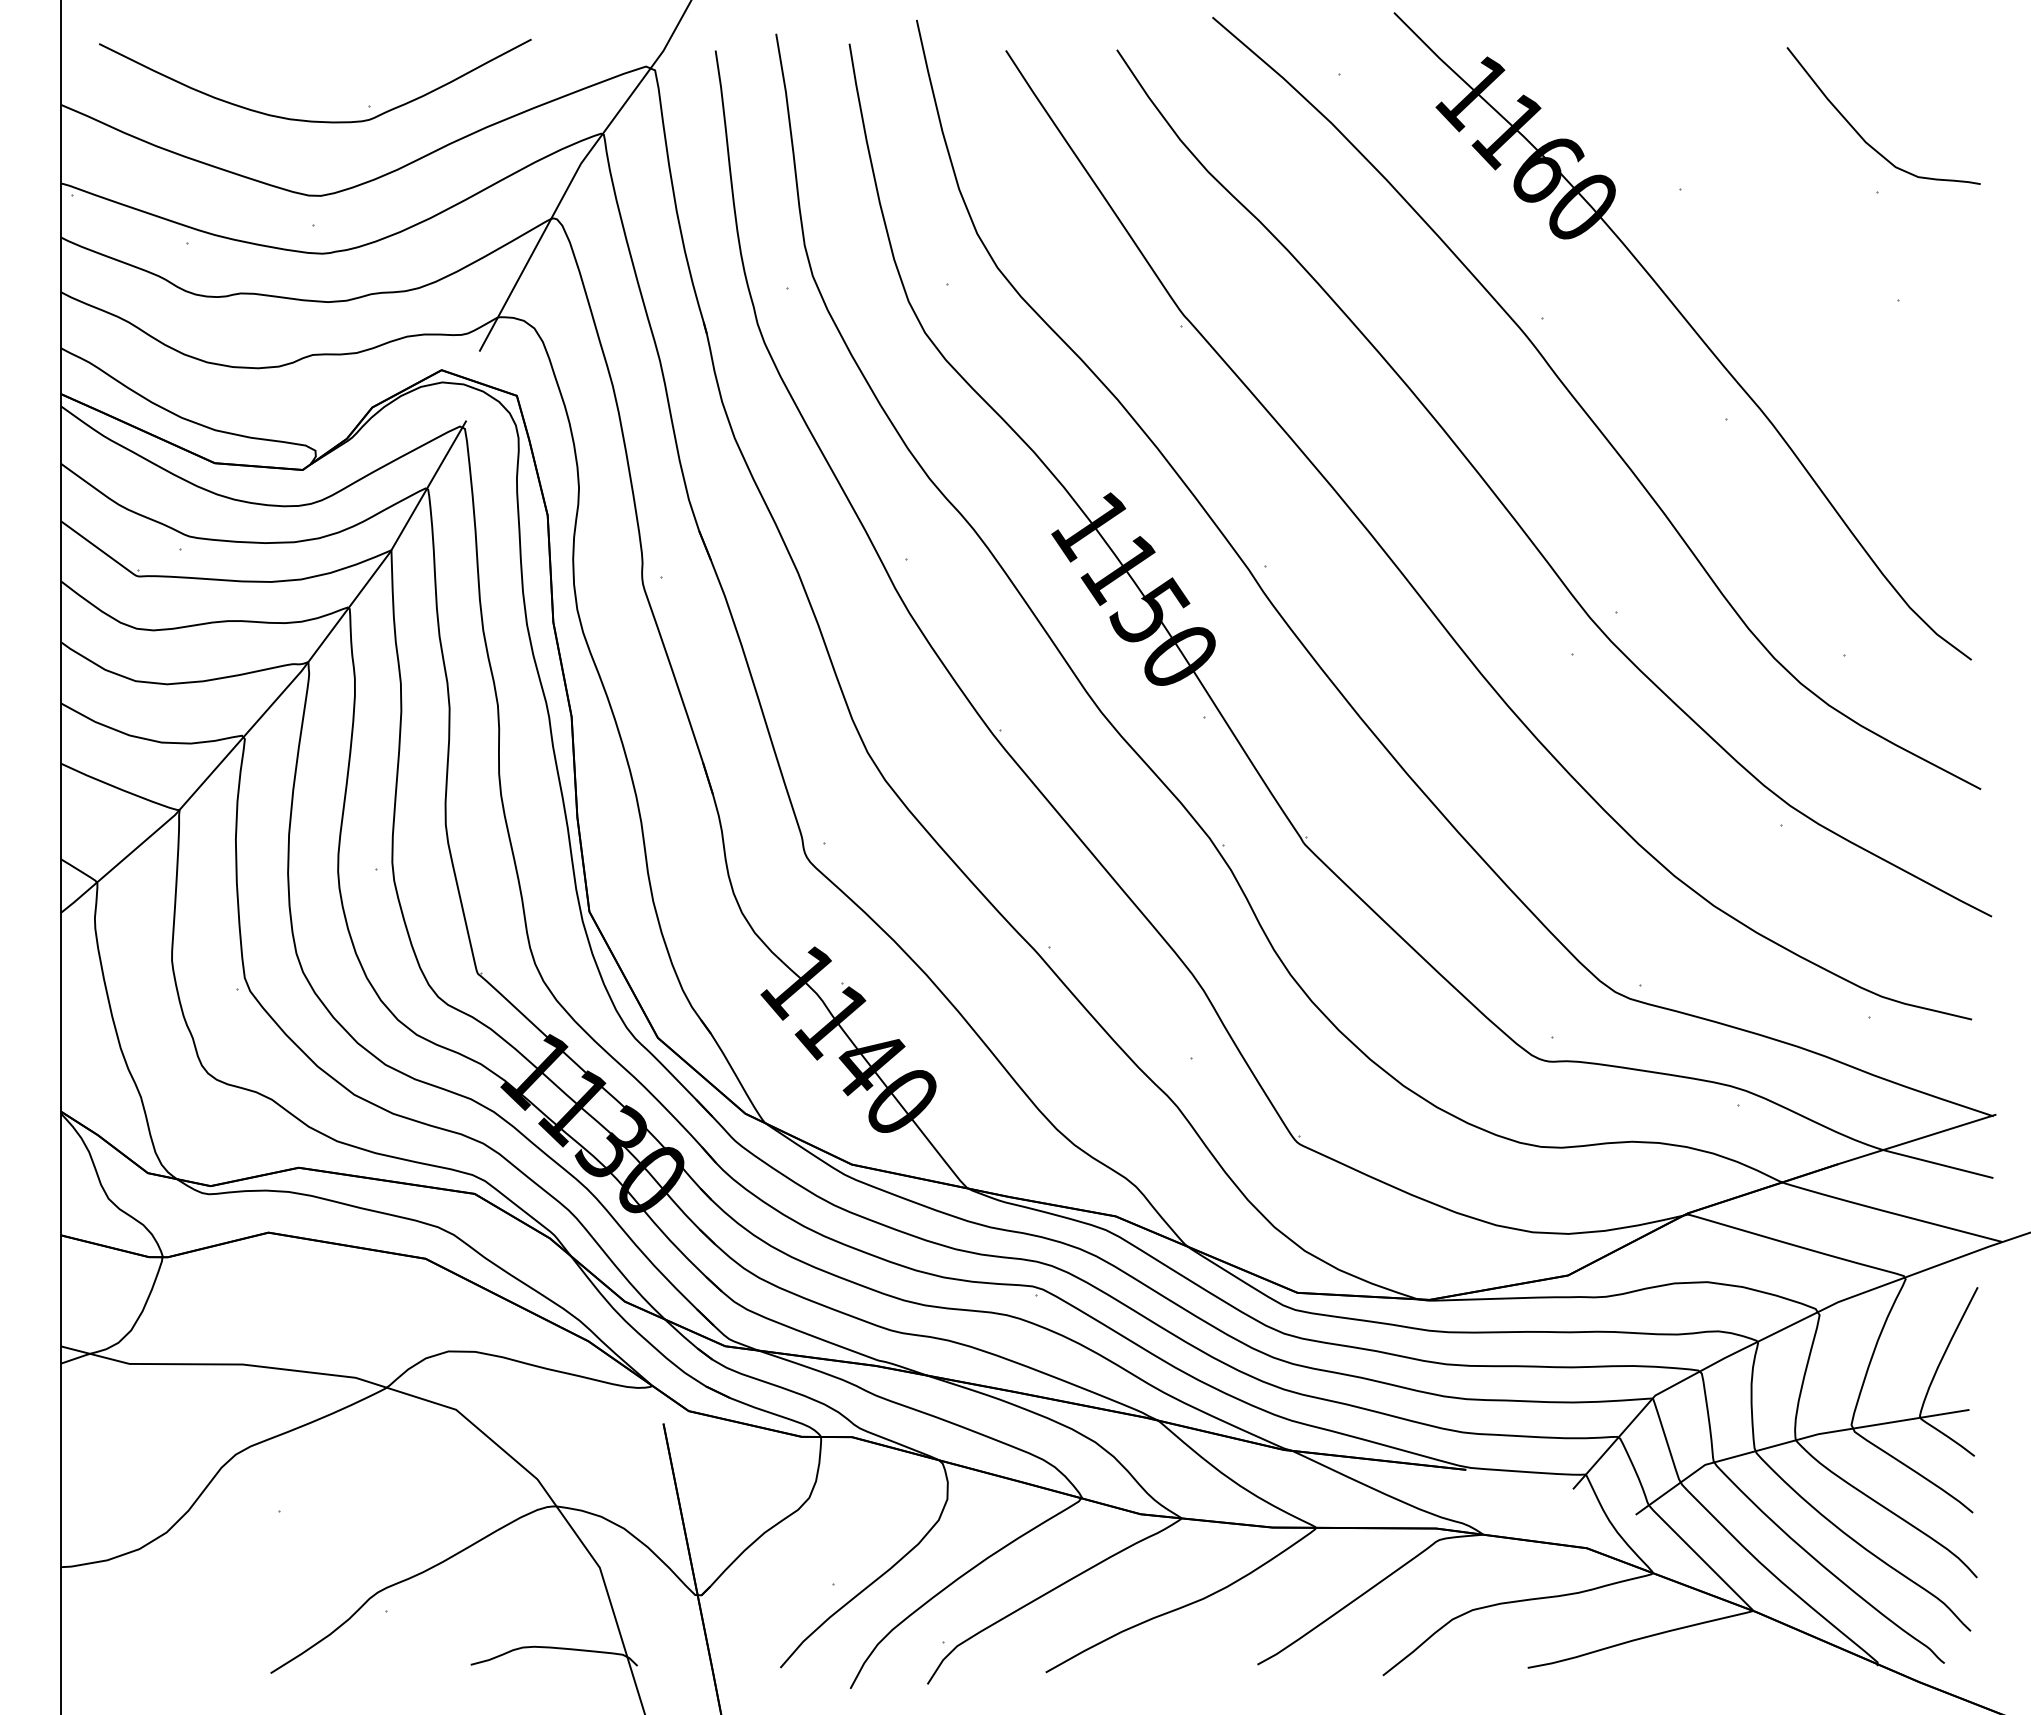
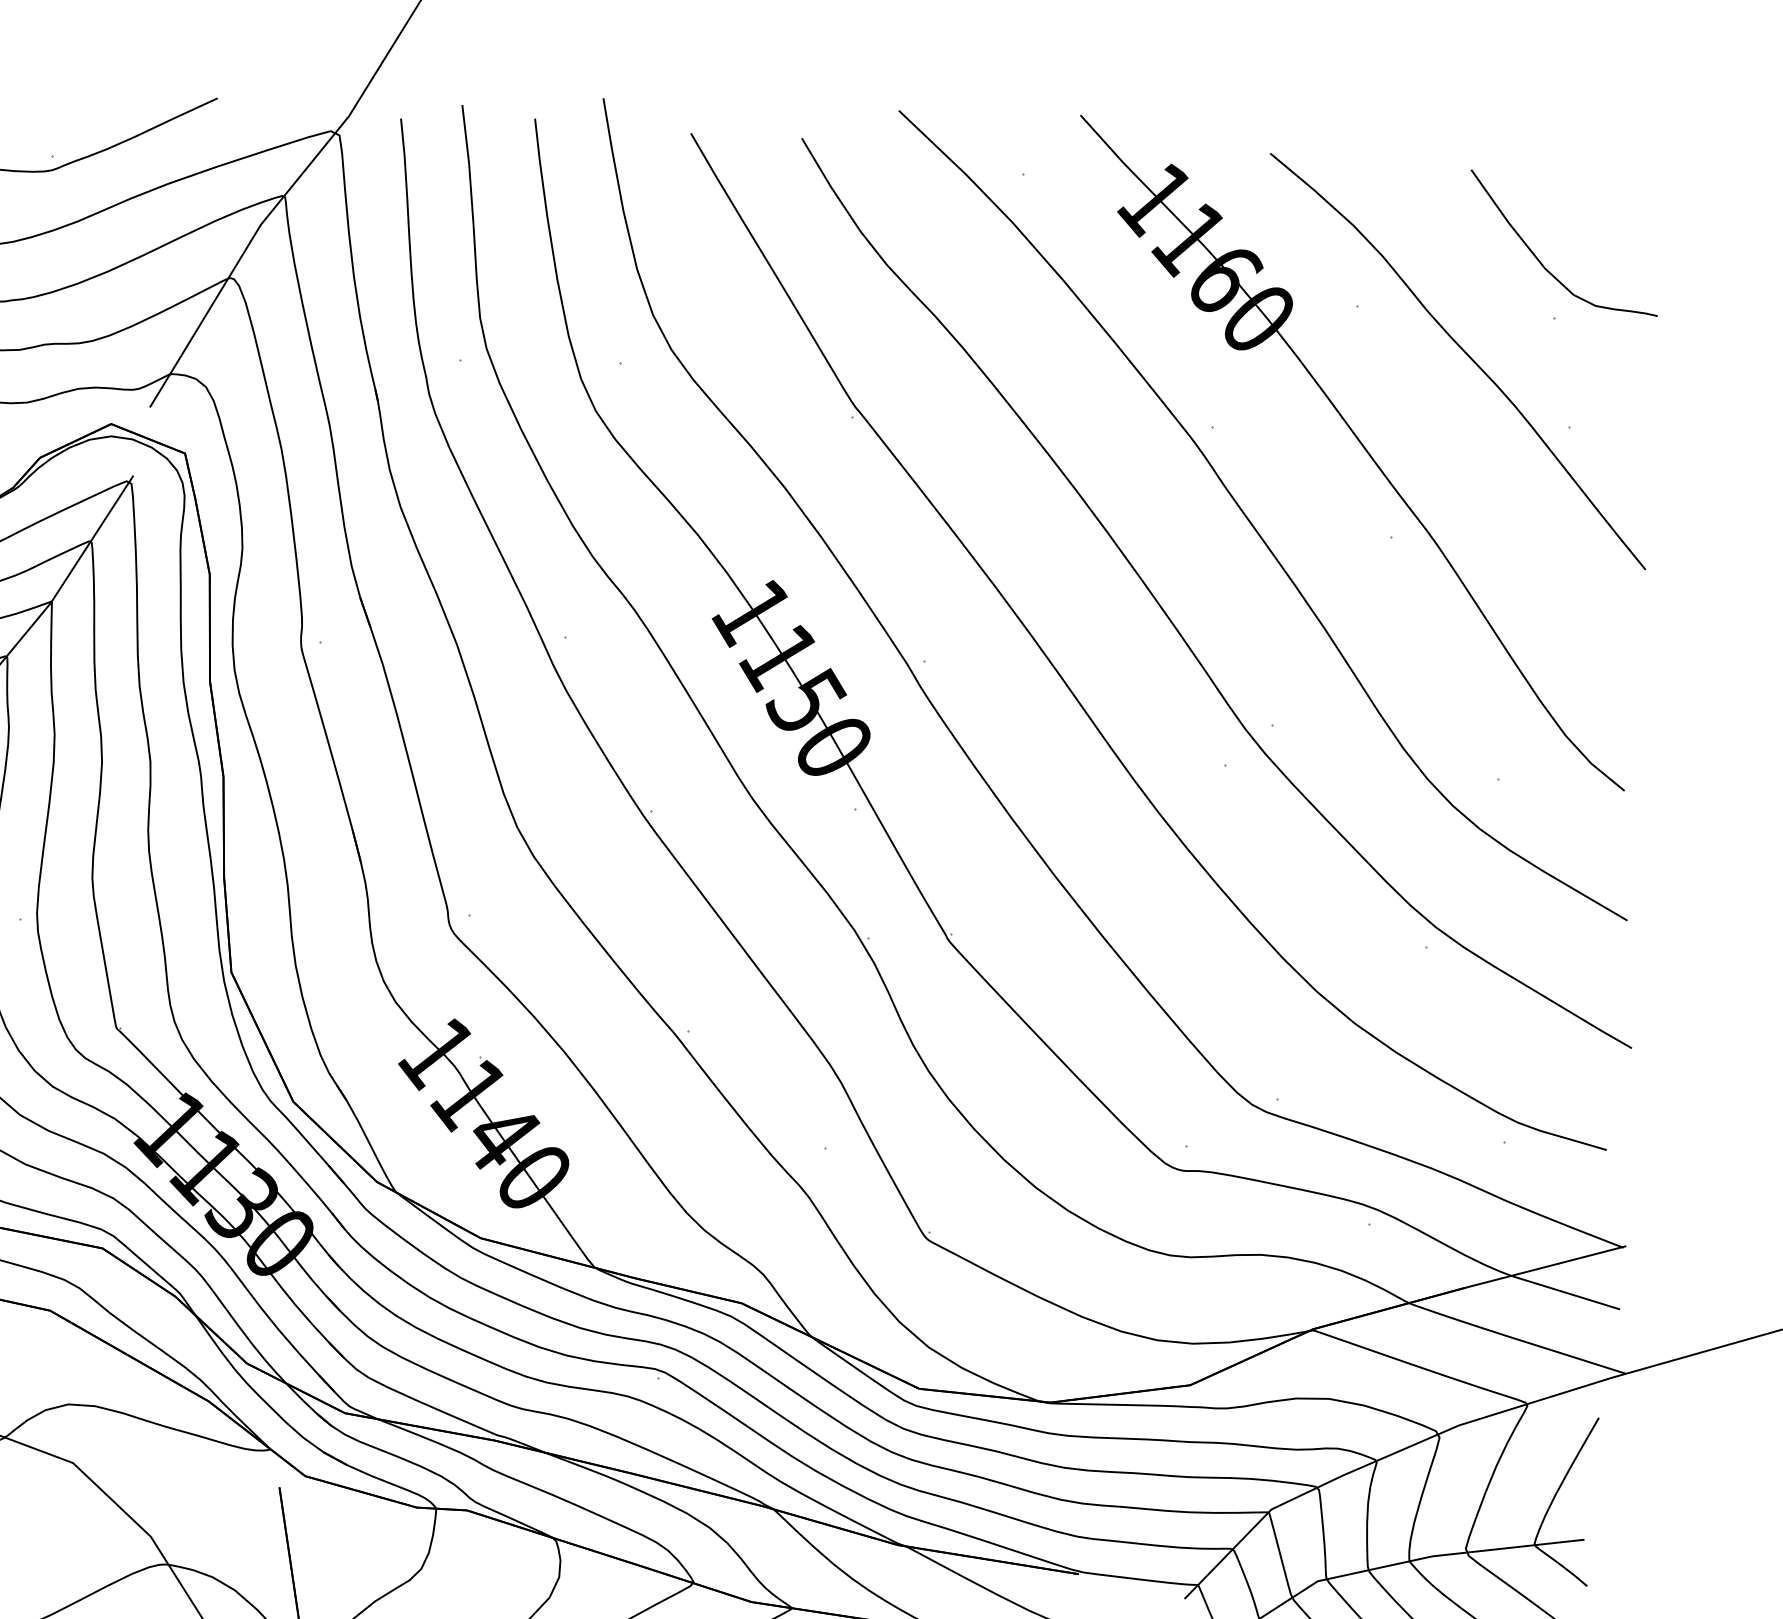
curve: (1790, 231) -> (1465, 353), added

